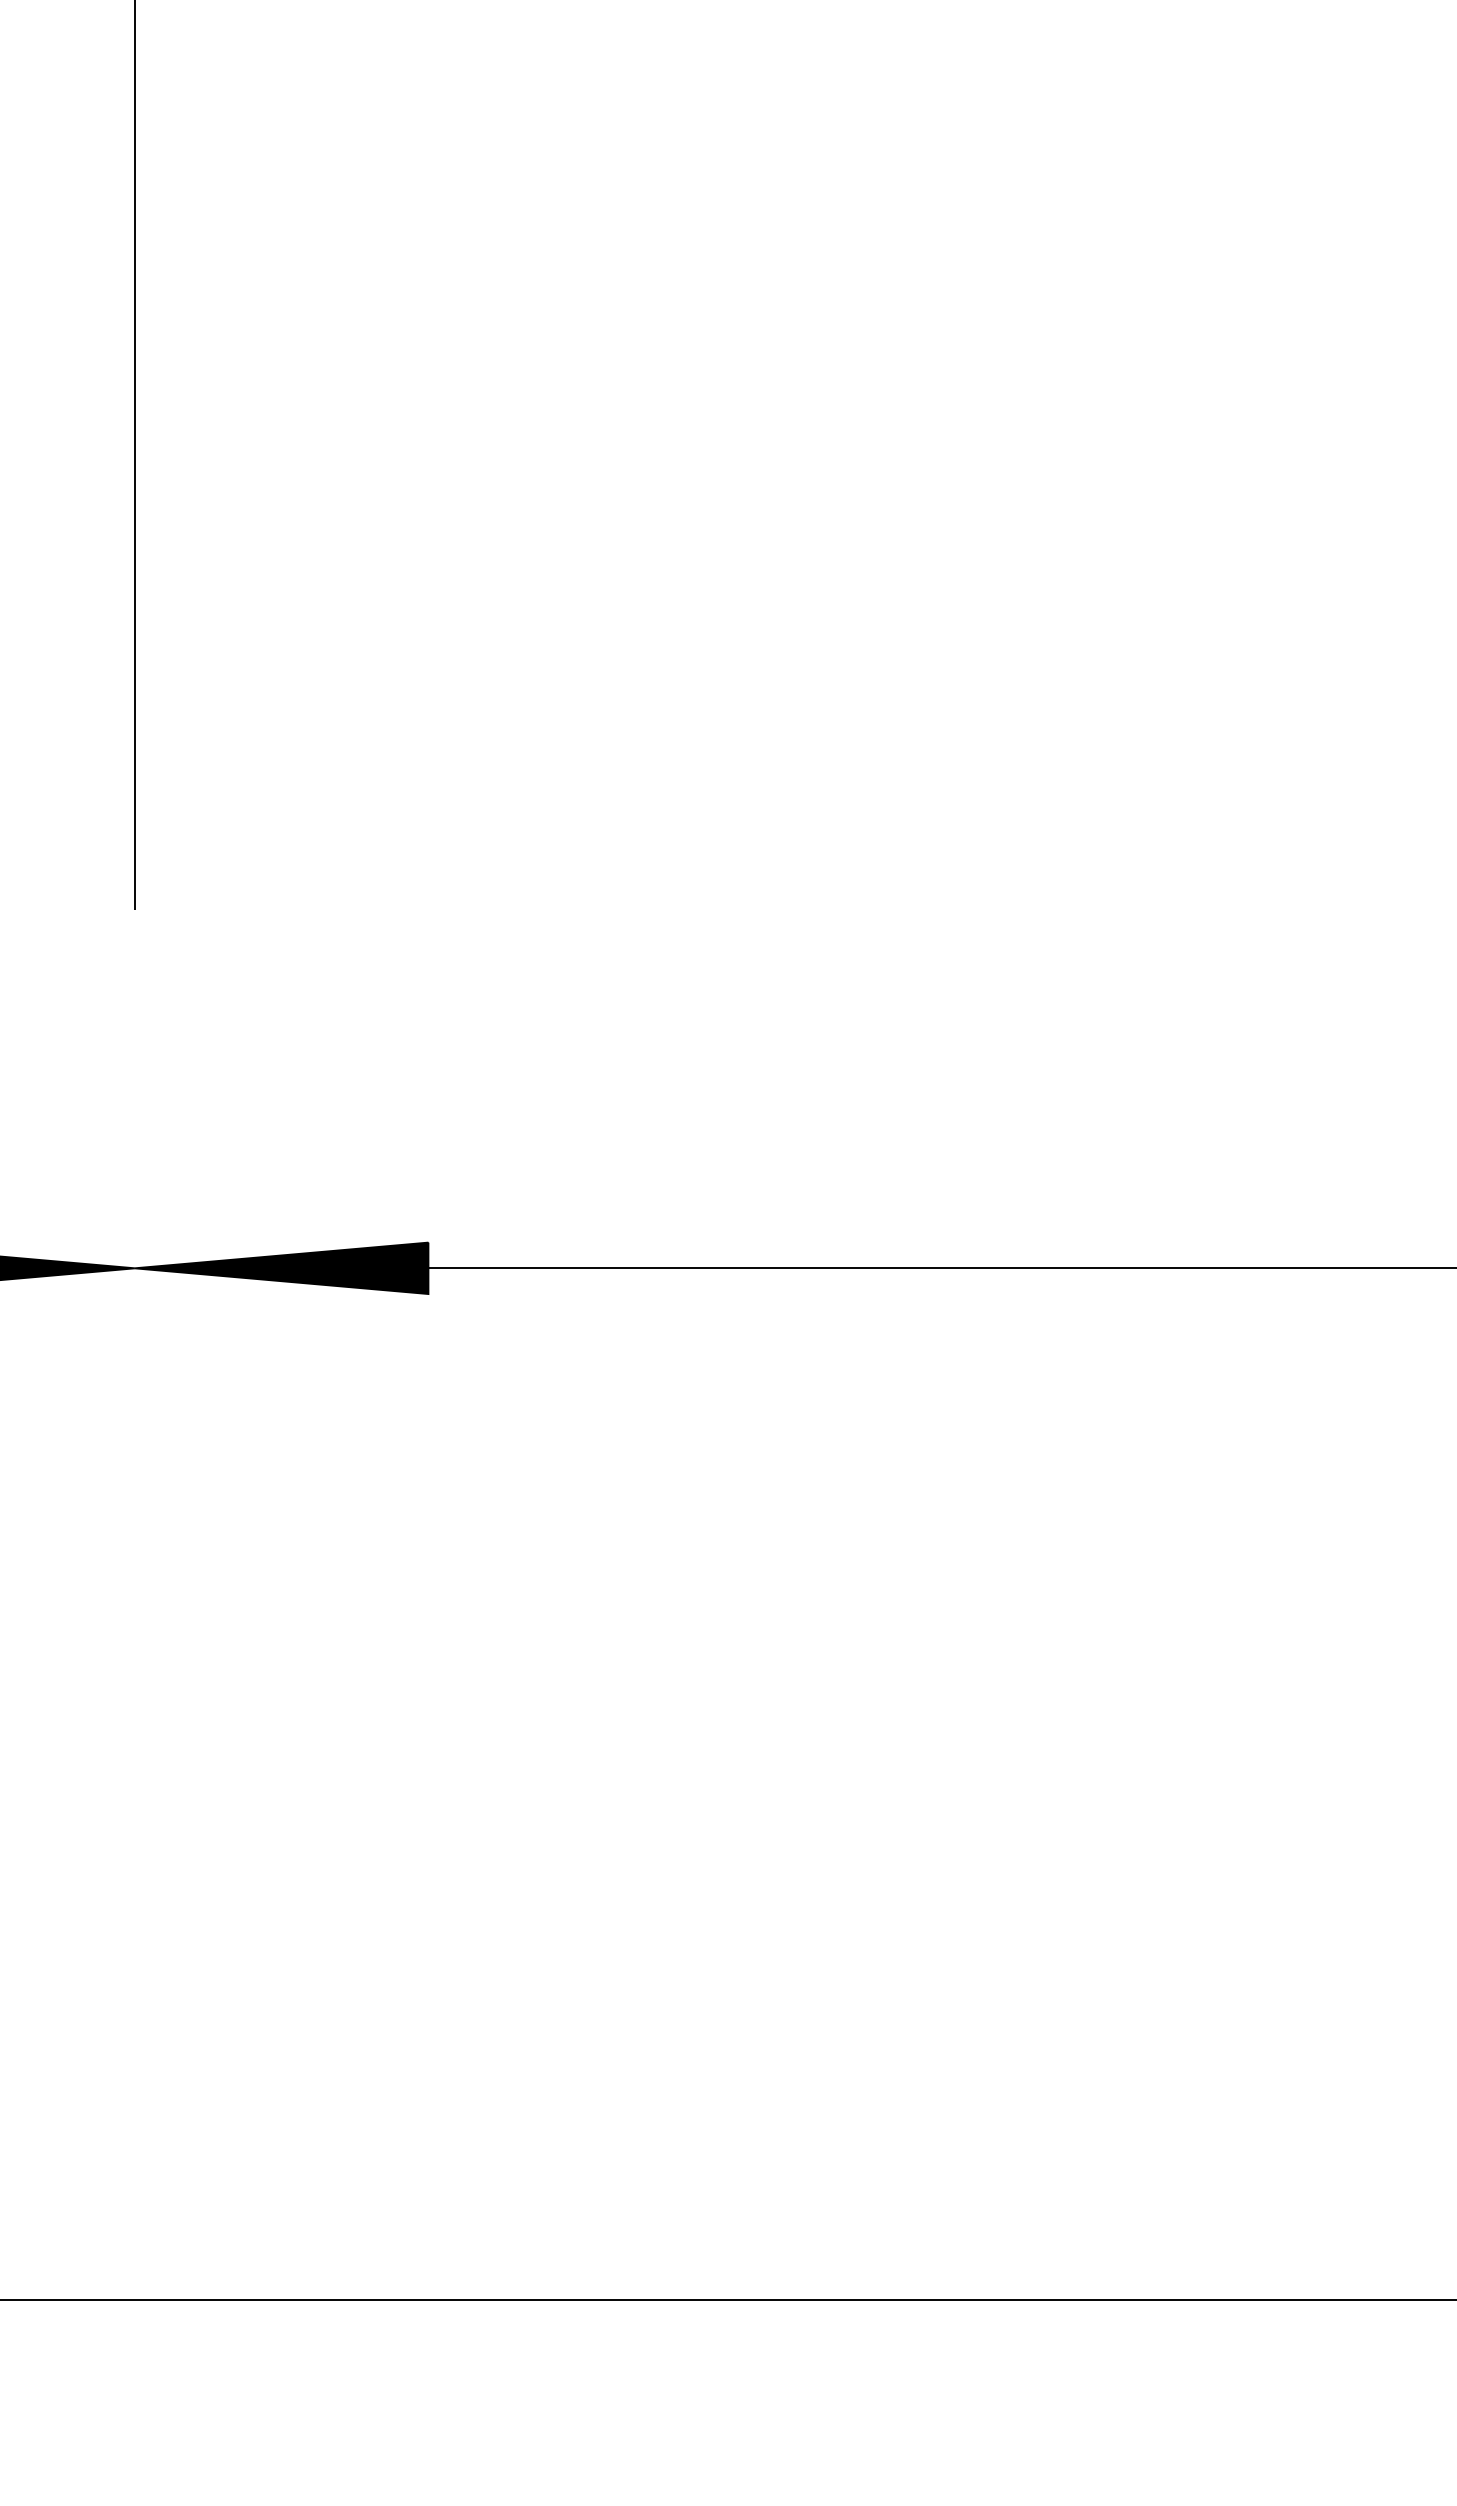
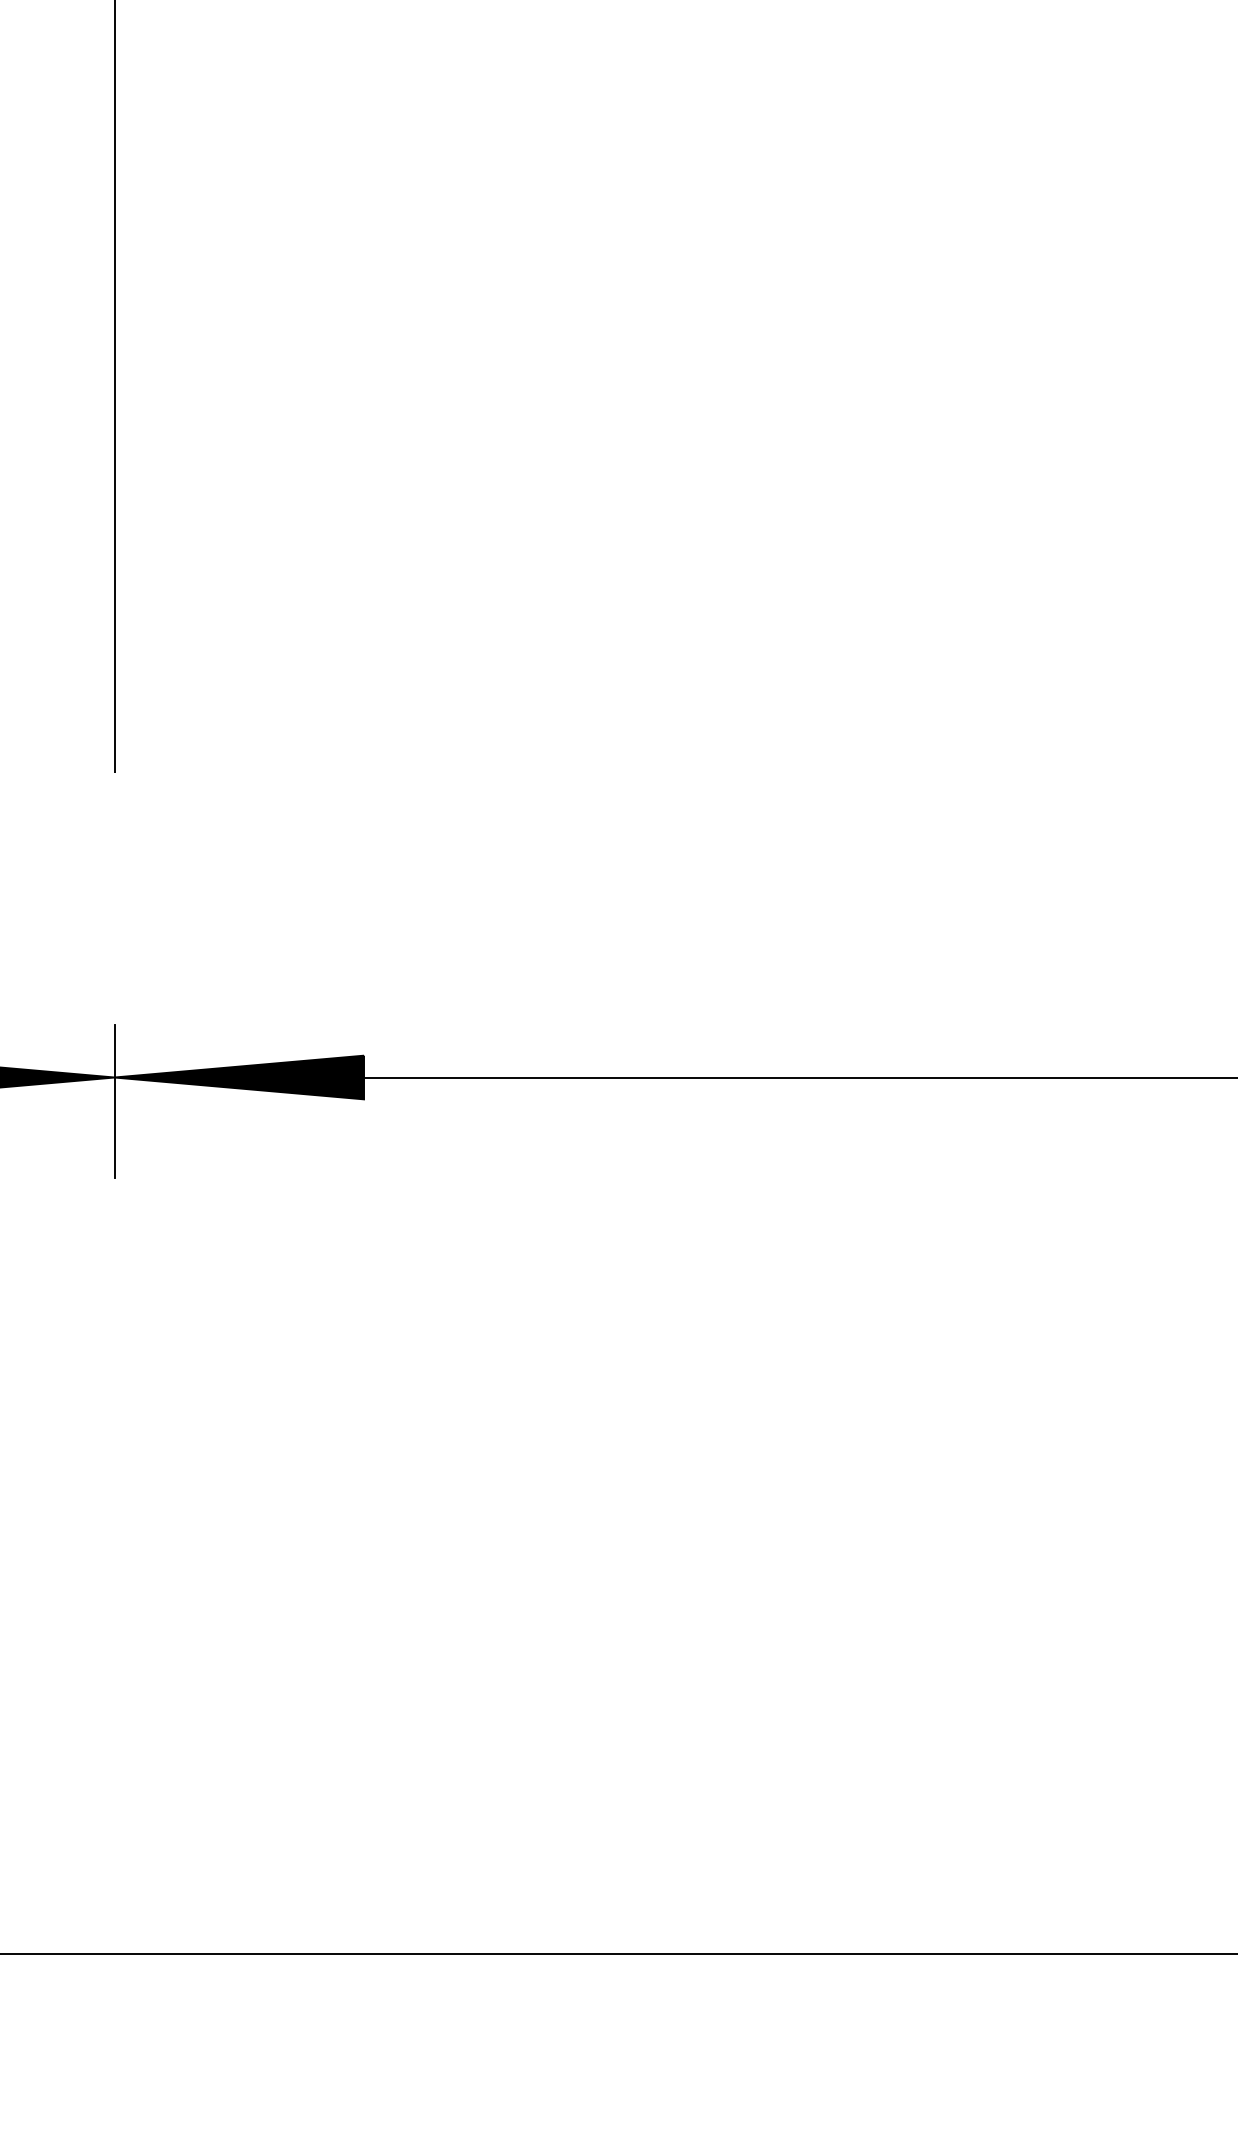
line: (134, 1296) -> (114, 1101), added

